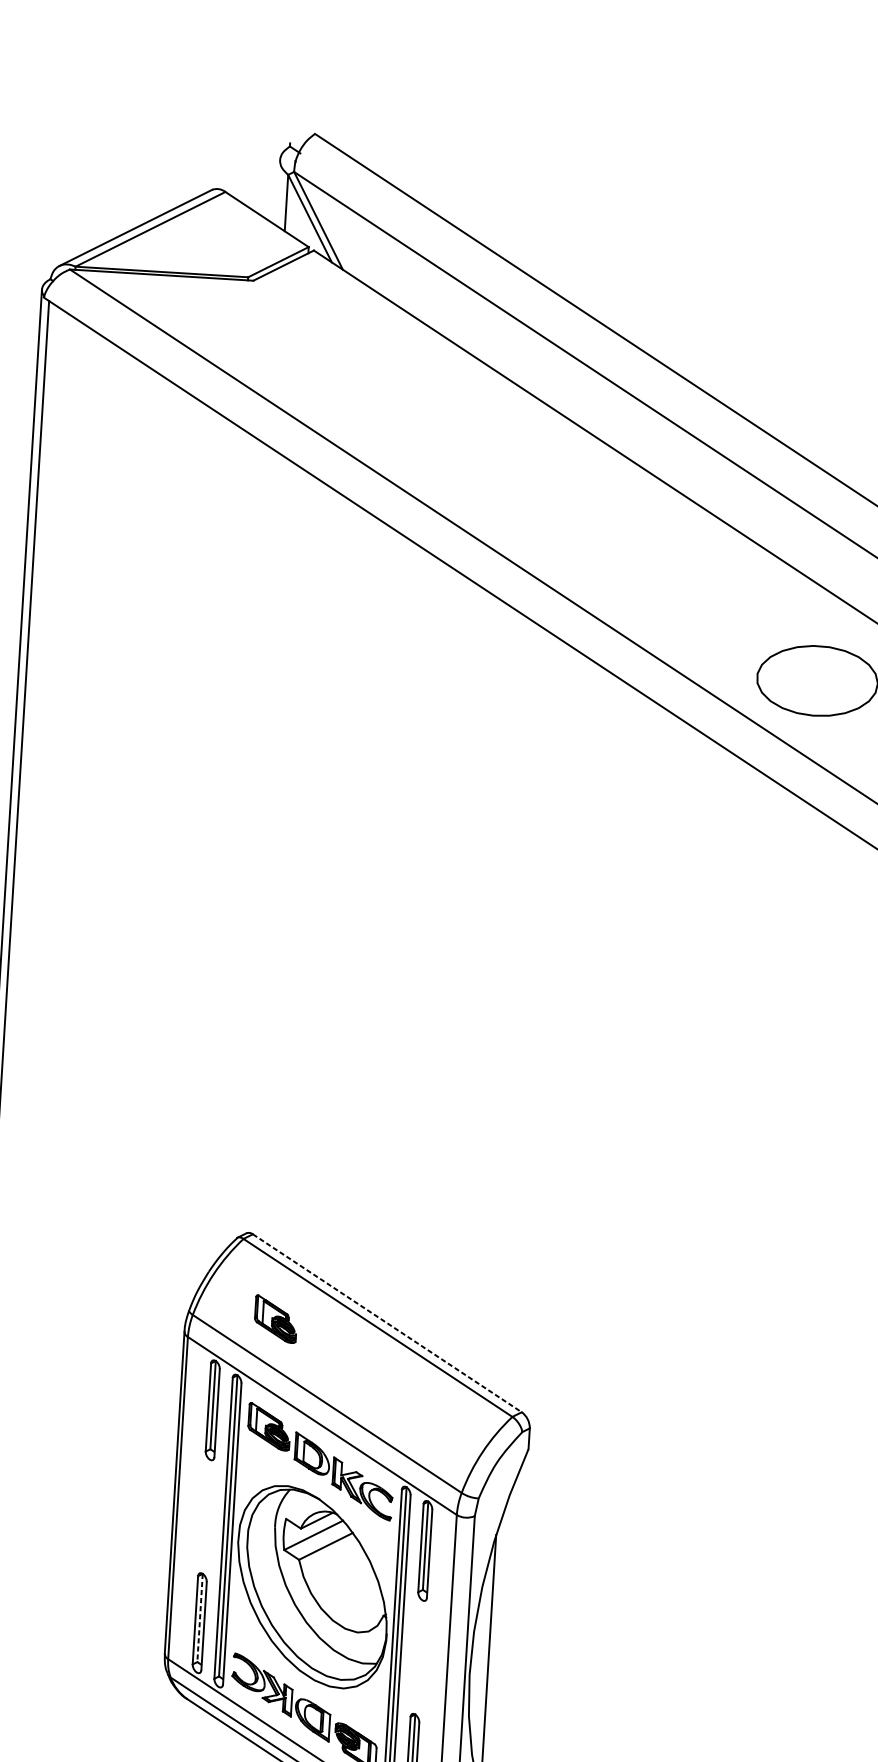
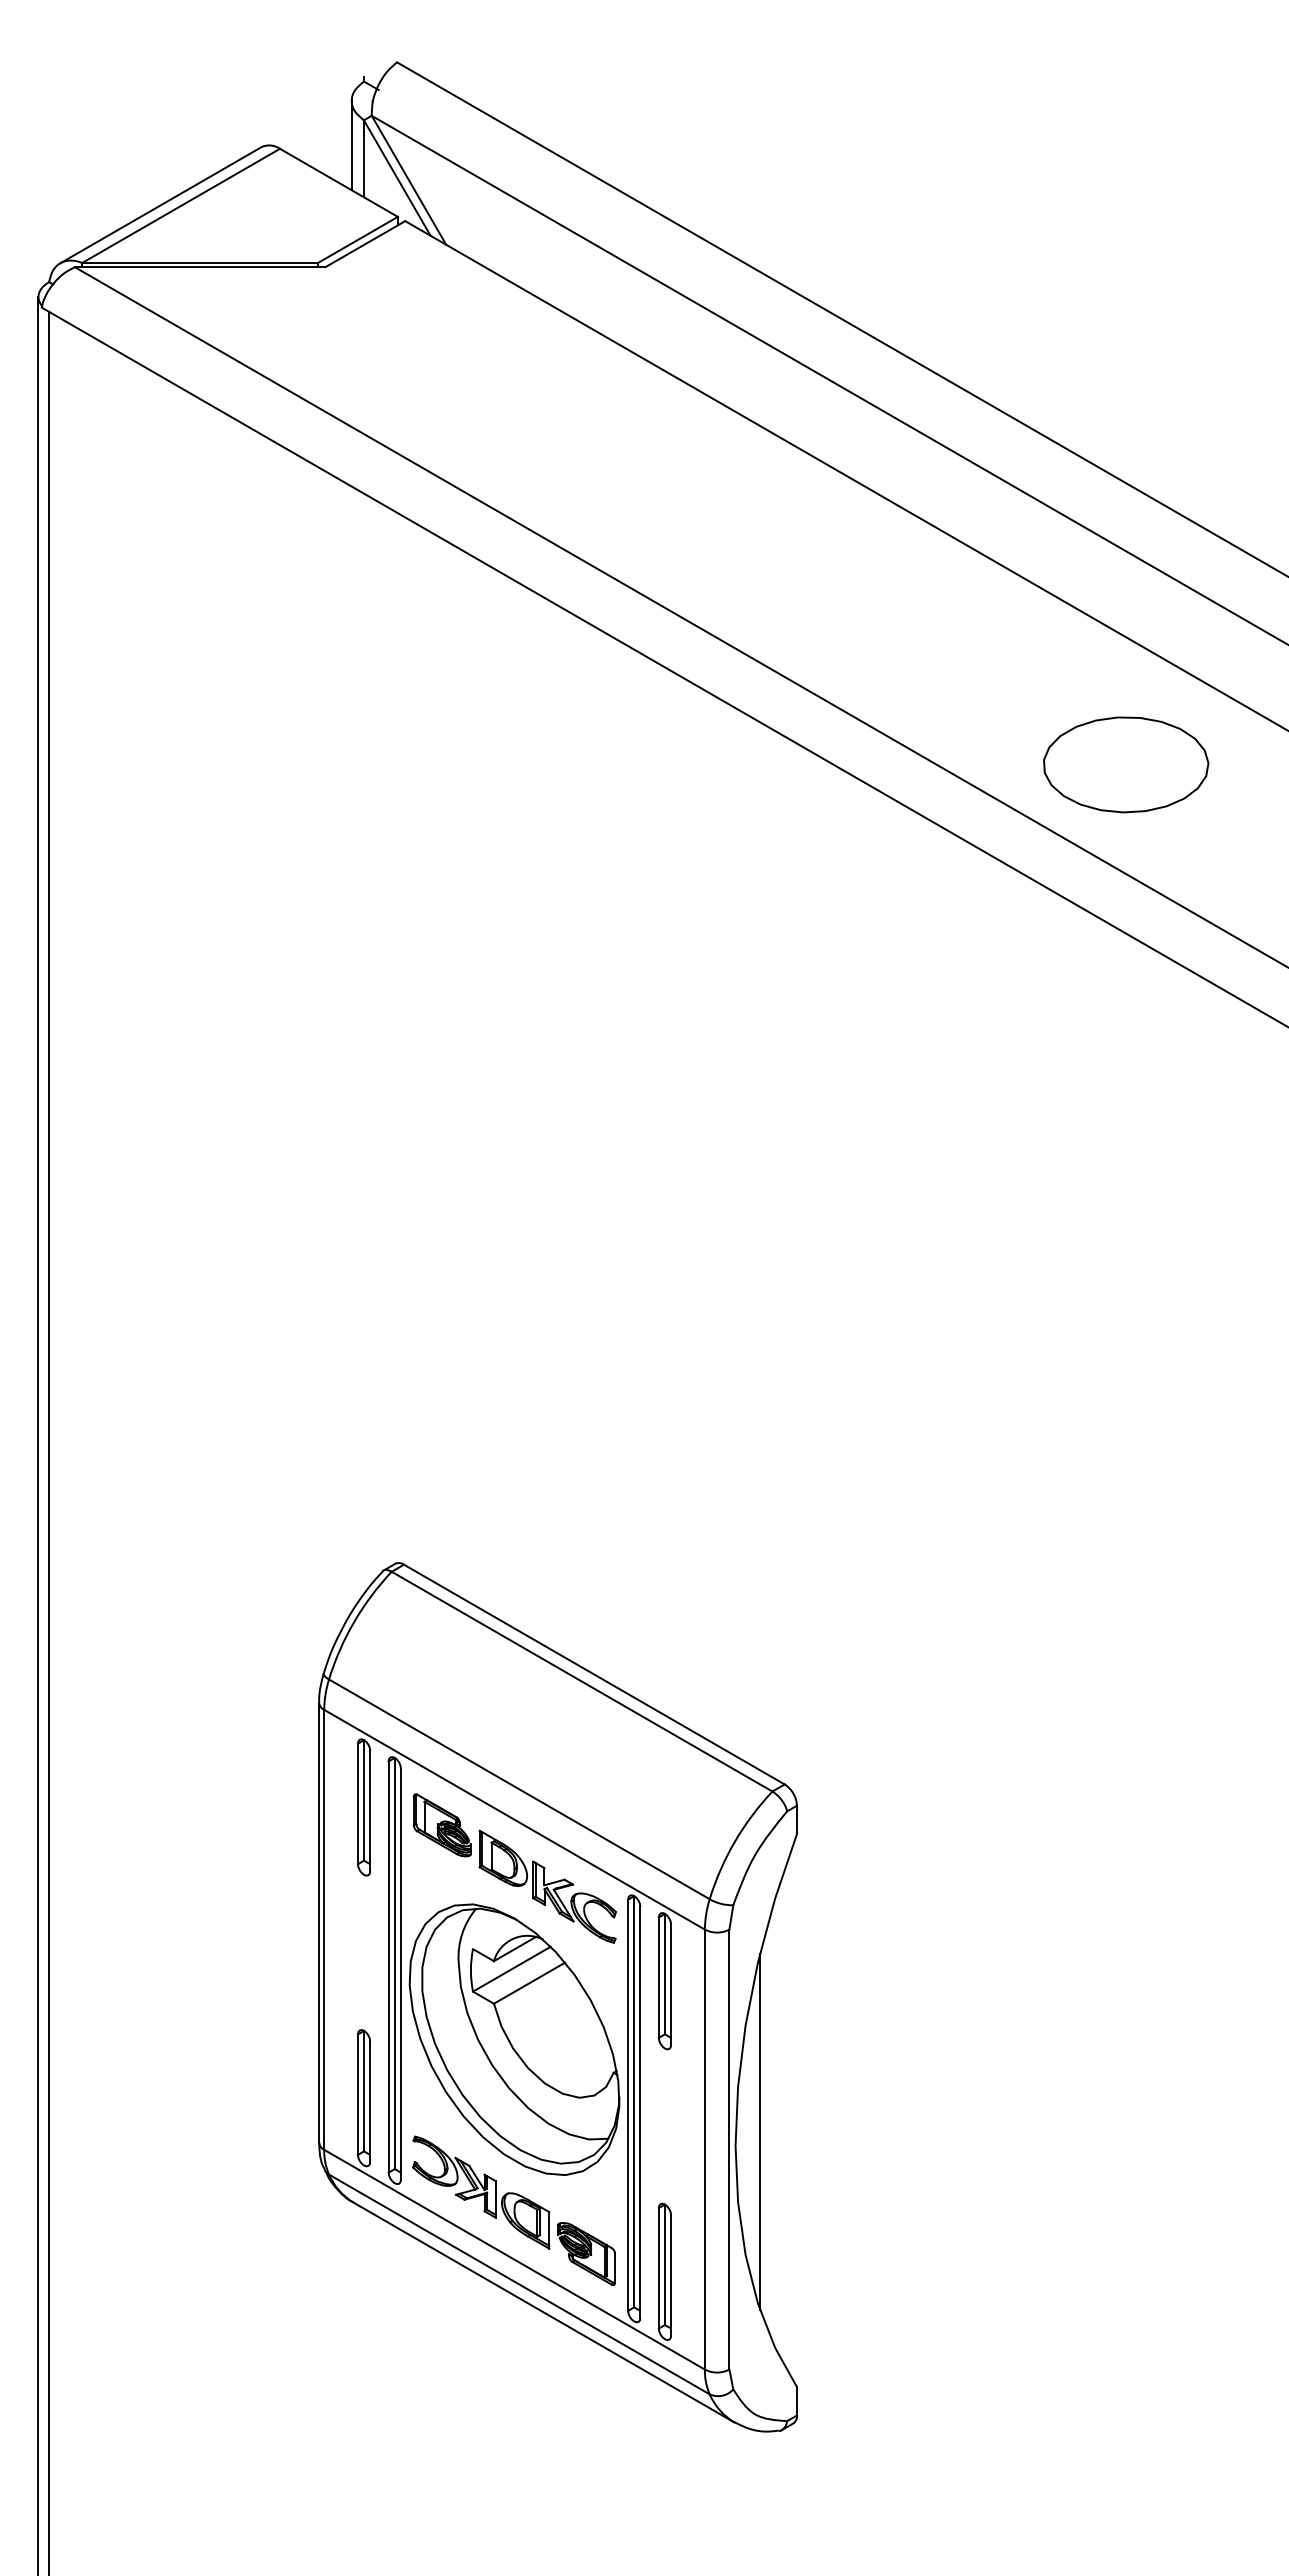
line: (278, 192) -> (351, 144), added
part: (275, 1319) -> (441, 1678), removed
line: (387, 1323) -> (594, 1674), dashed -> solid
line: (200, 1618) -> (364, 2091), dashed -> solid

